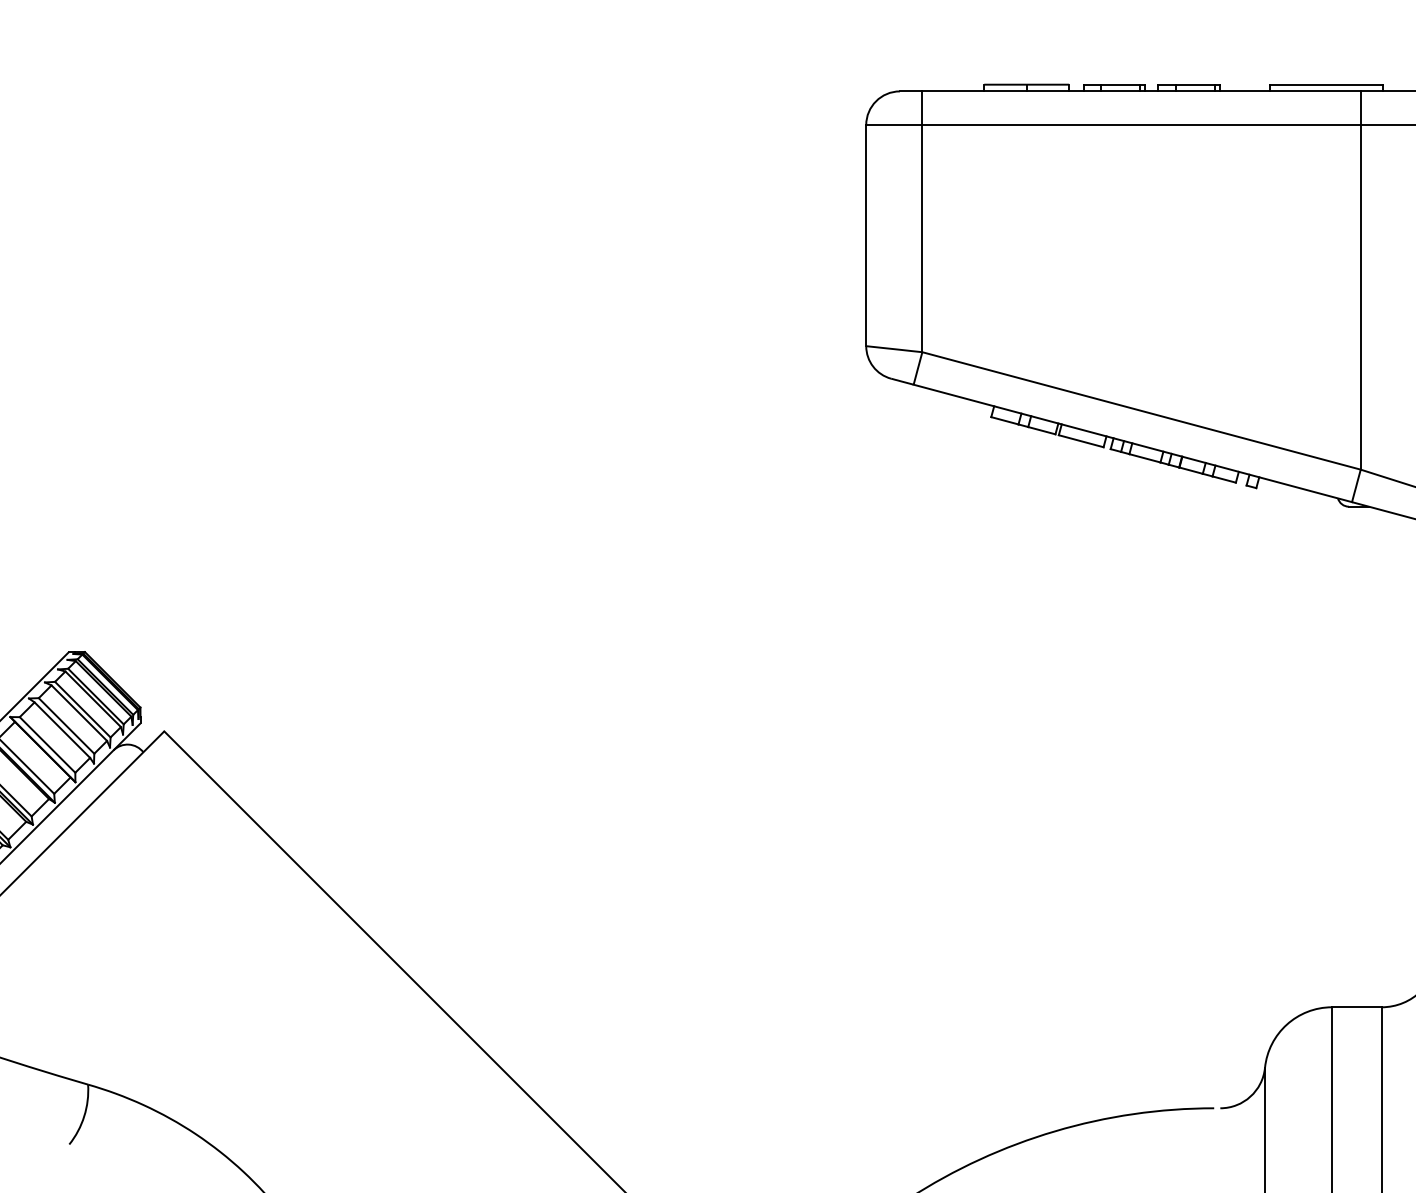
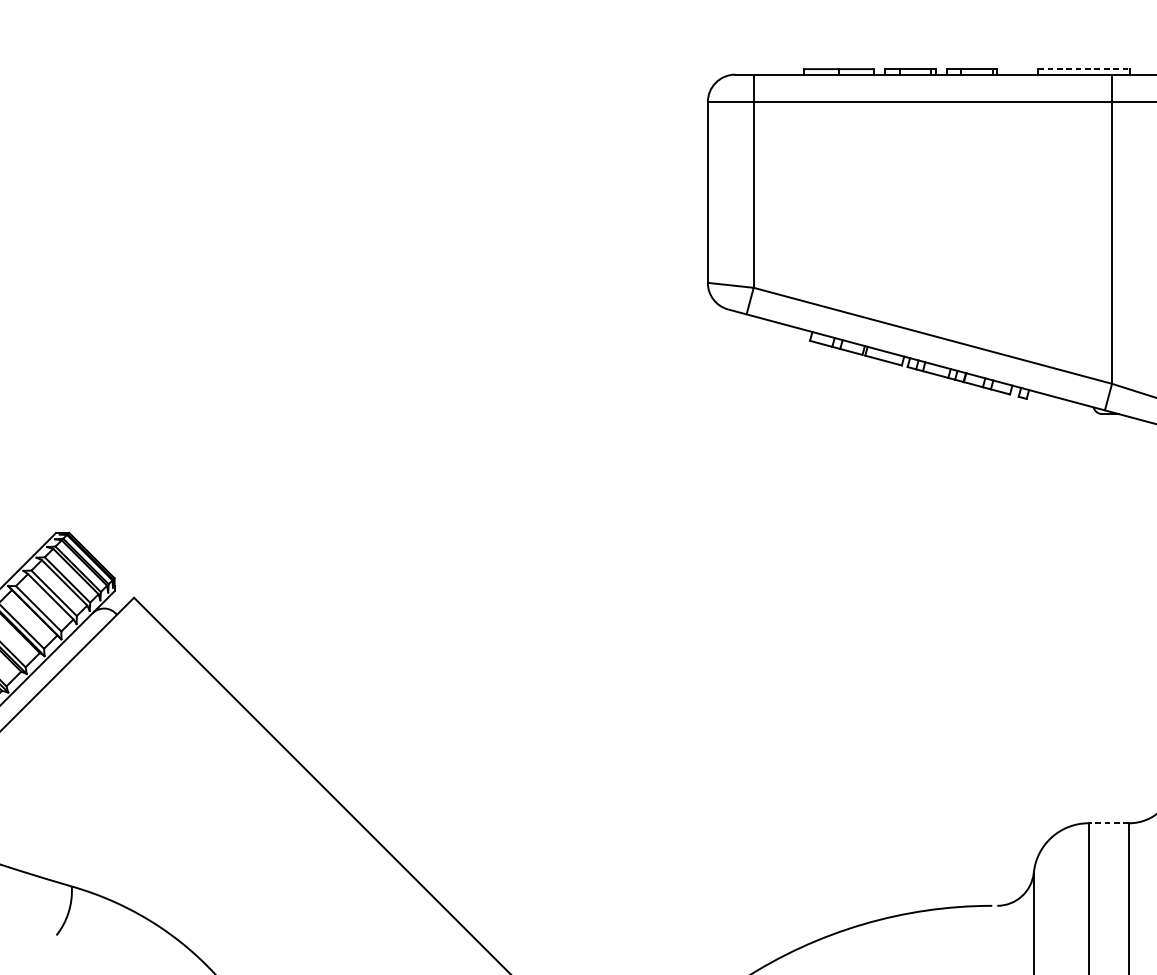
line: (1326, 84) -> (1084, 68), solid -> dashed
line: (1356, 1007) -> (1108, 823), solid -> dashed

